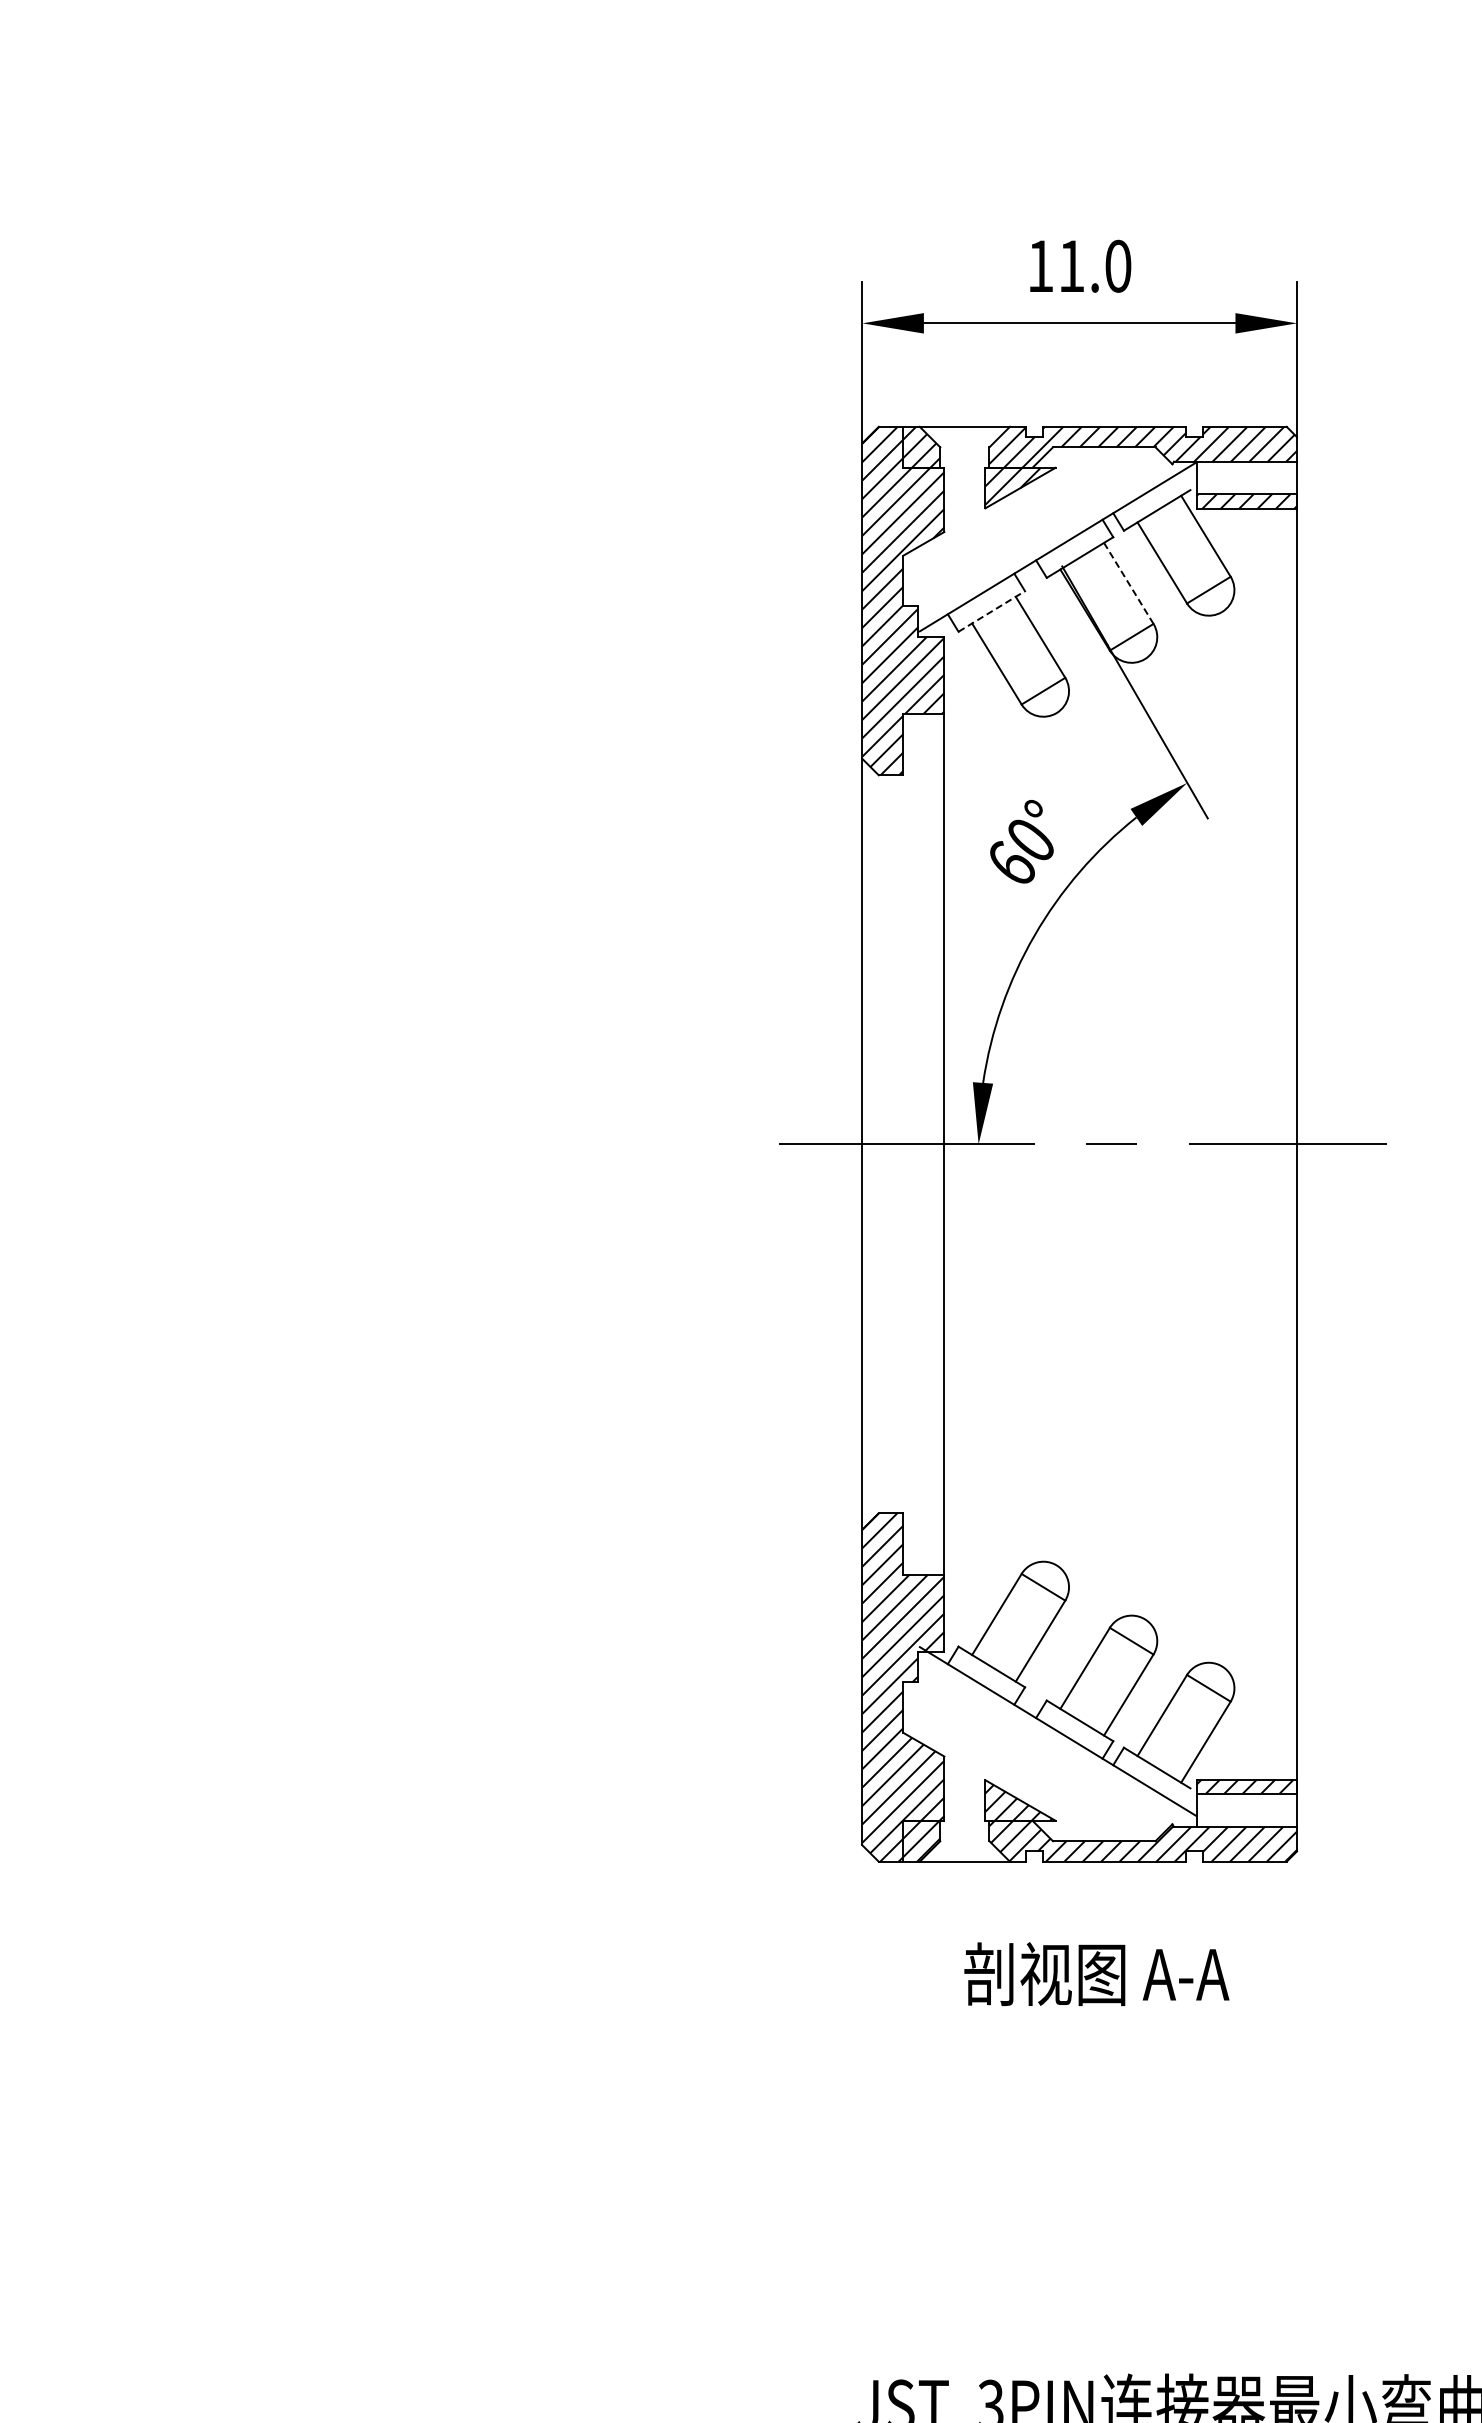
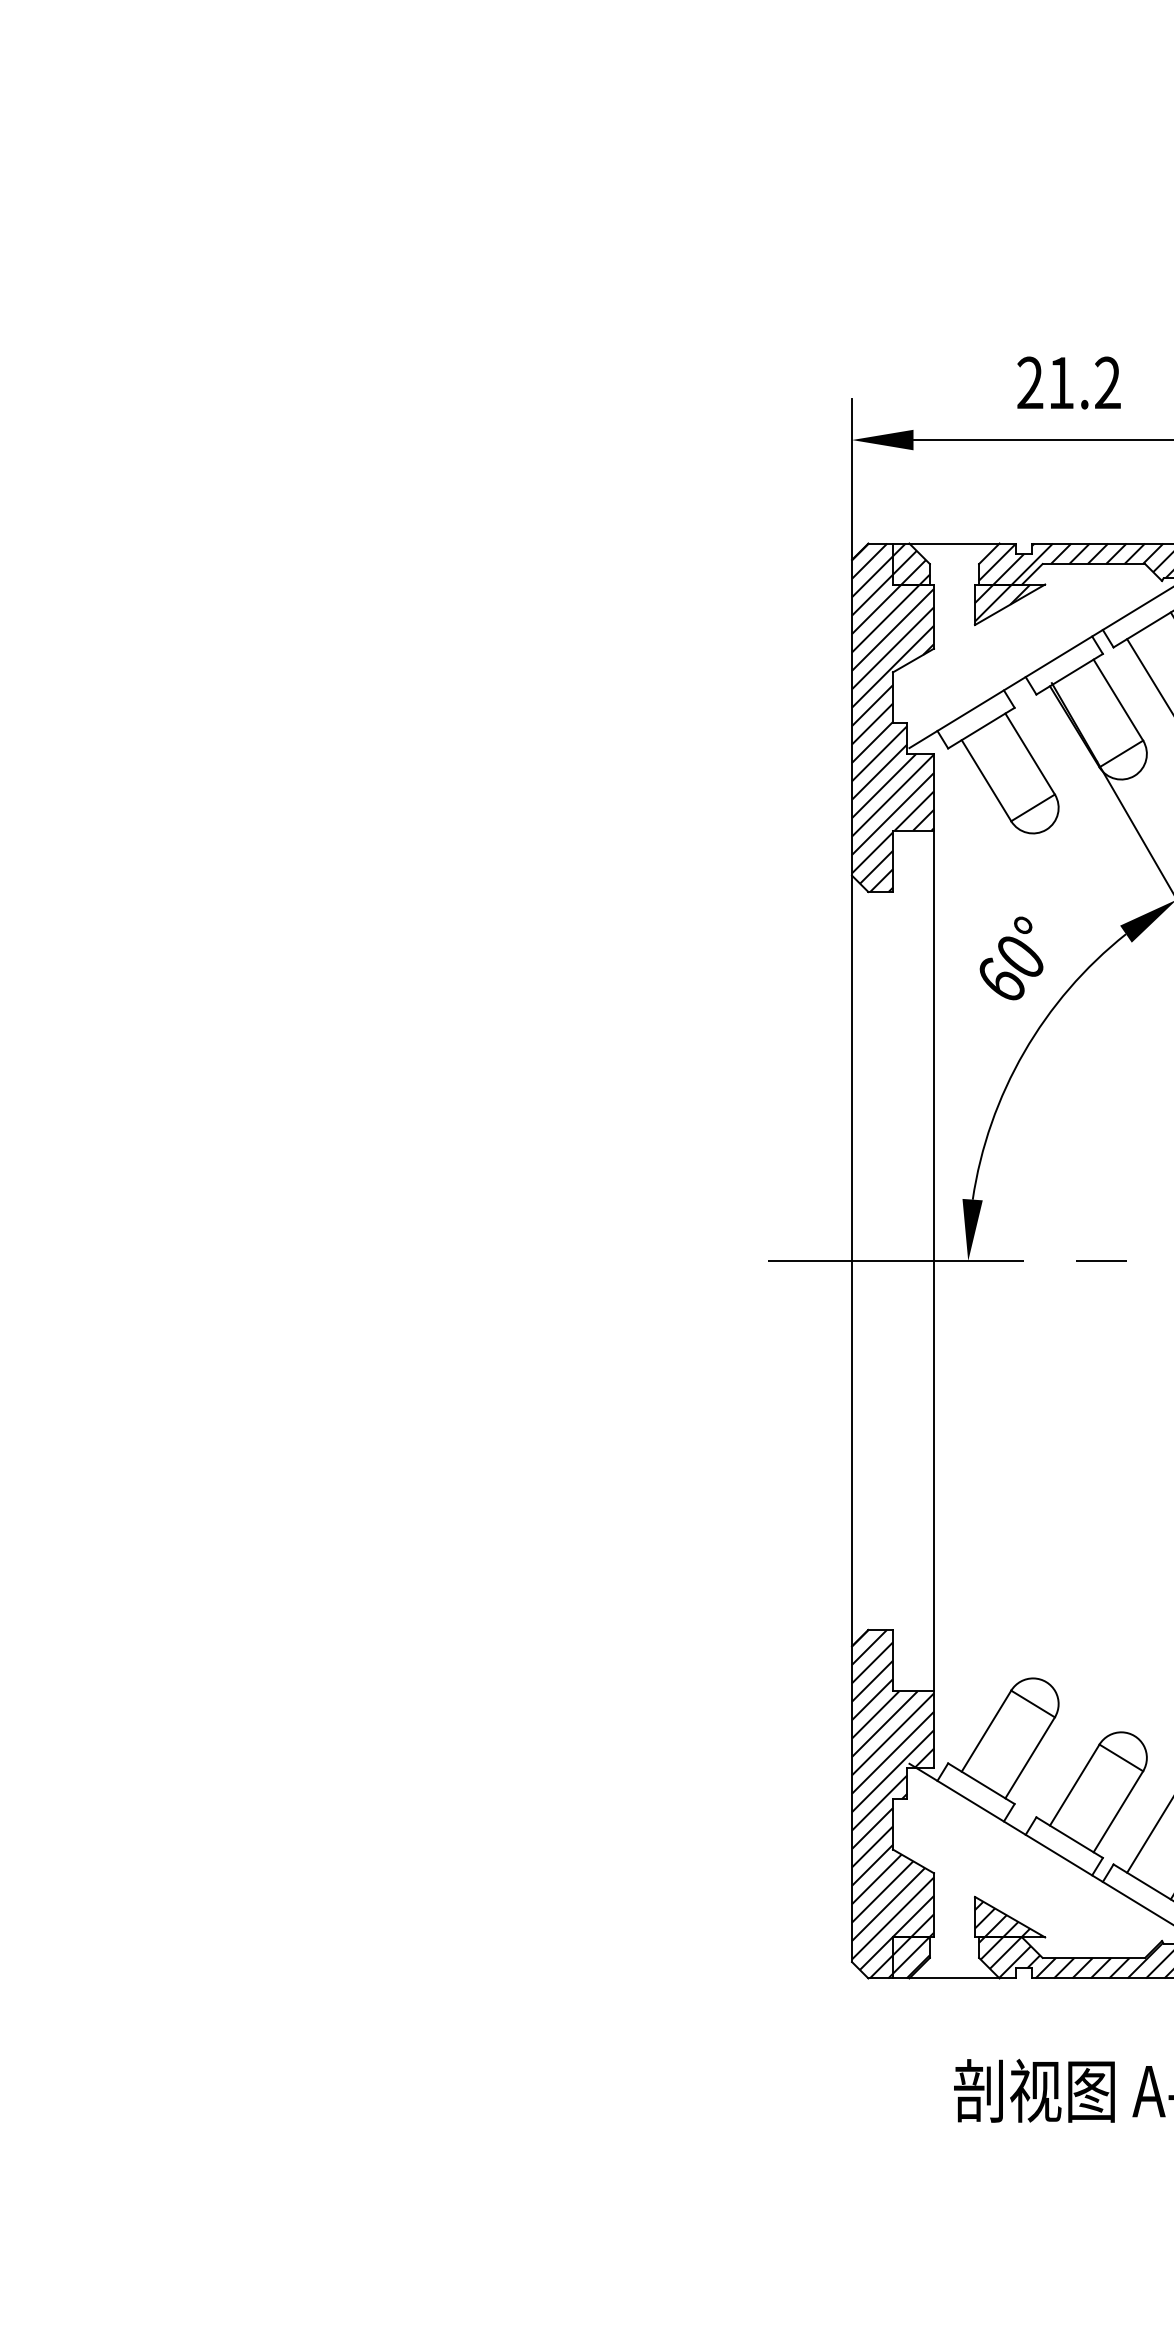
text: (1079, 265) -> (1069, 382), 11.0 -> 21.2
line: (1128, 583) -> (1118, 700), dashed -> solid
line: (991, 611) -> (981, 728), dashed -> solid

